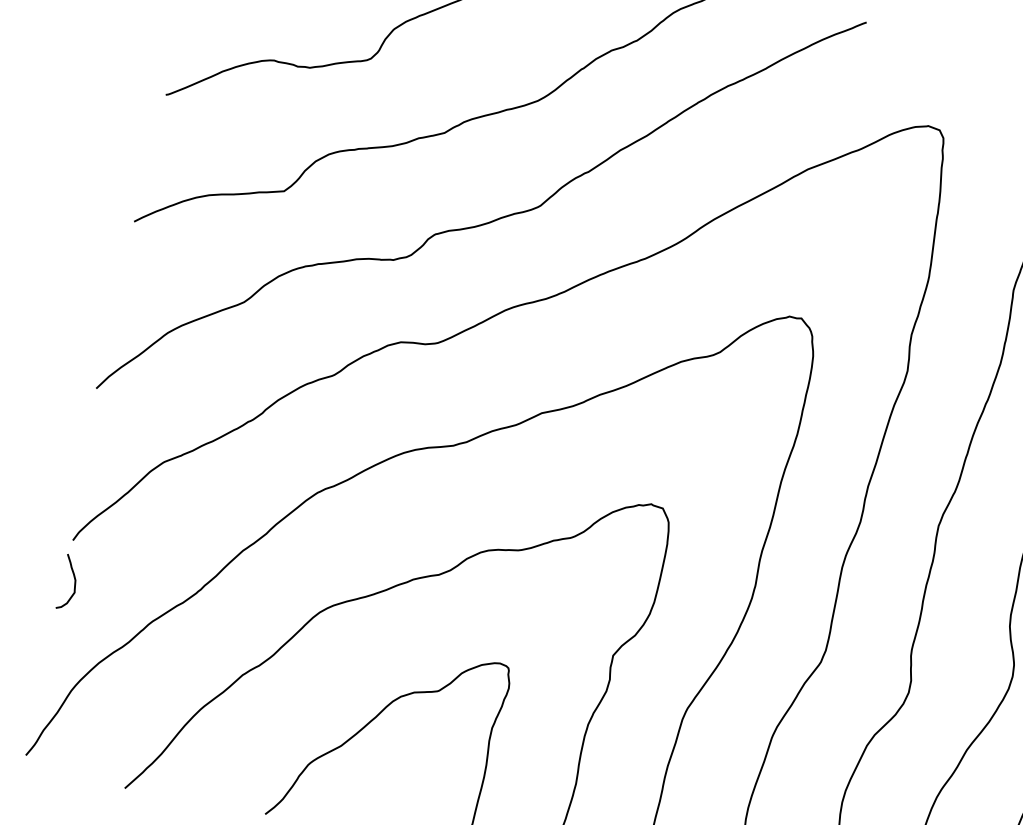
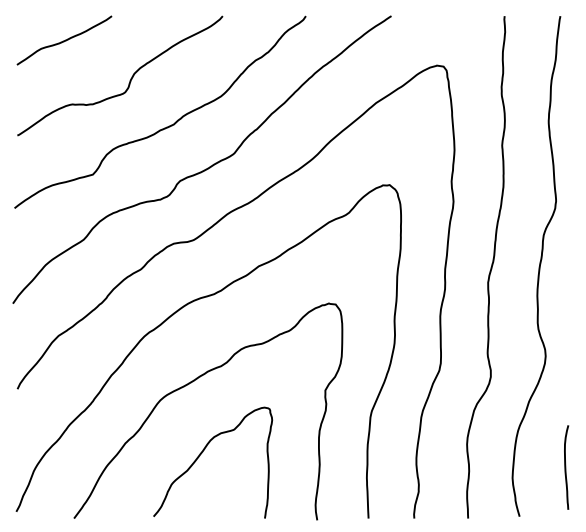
curve: (73, 583) -> (22, 412), removed

